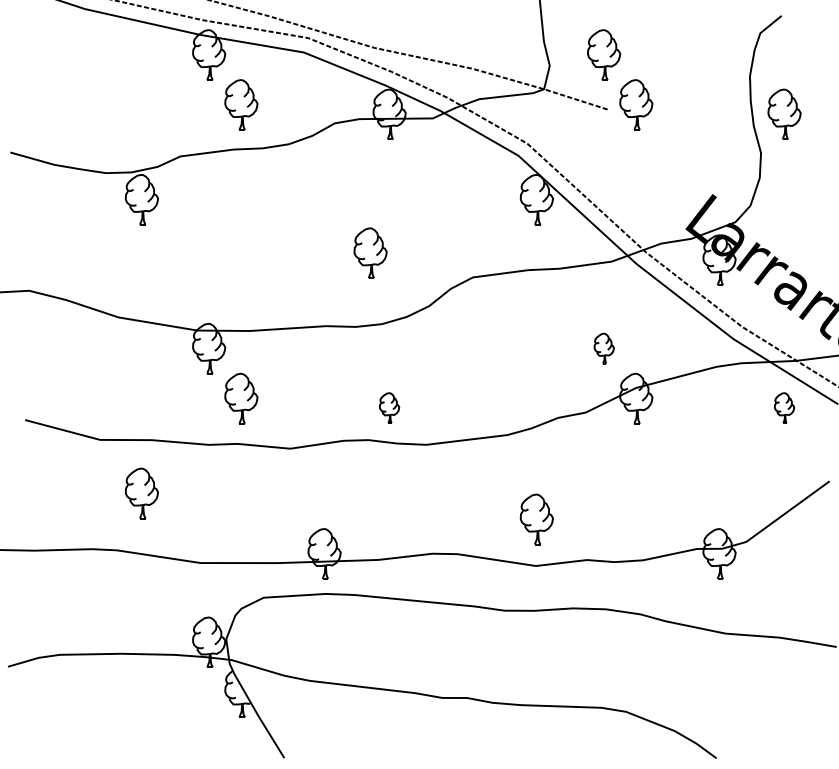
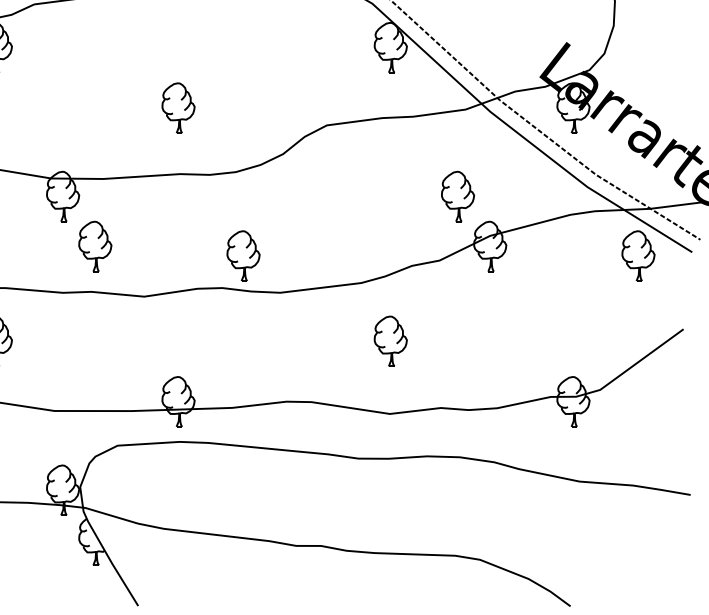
part: (370, 252) -> (178, 107), moved
part: (604, 348) -> (458, 196), size x1.67
part: (389, 407) -> (243, 255), size x1.67
part: (784, 407) -> (638, 255), size x1.67
part: (536, 519) -> (390, 341), moved

